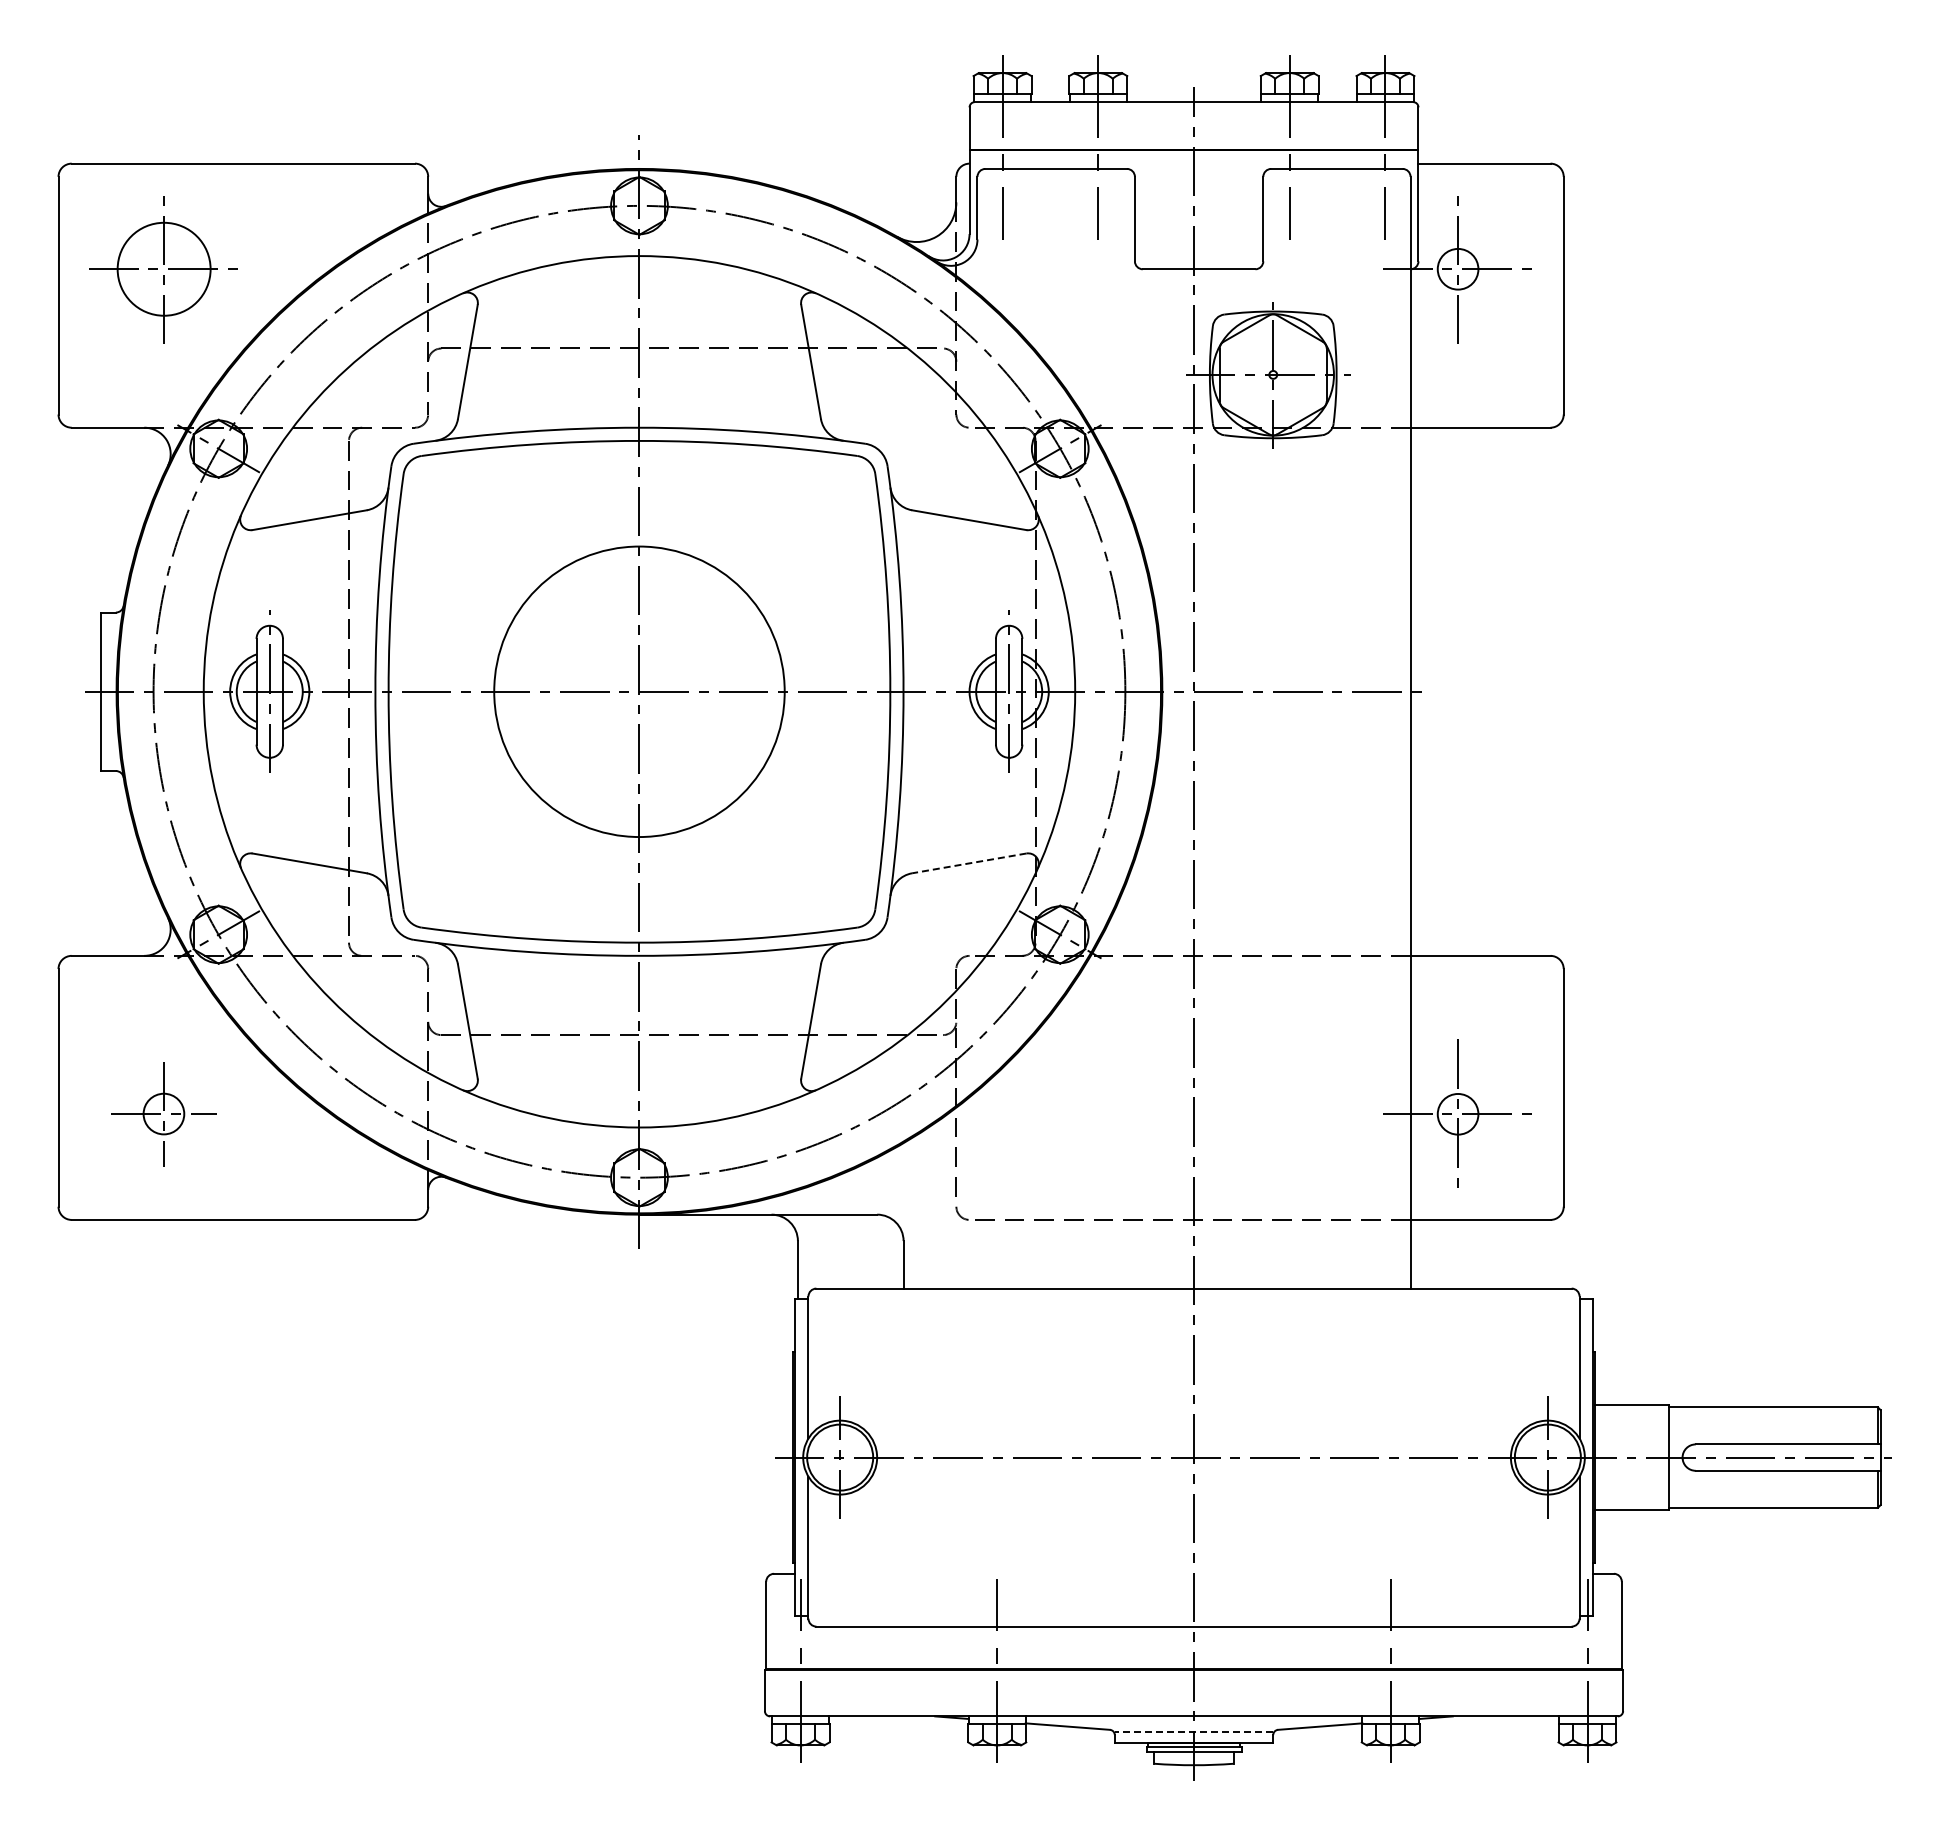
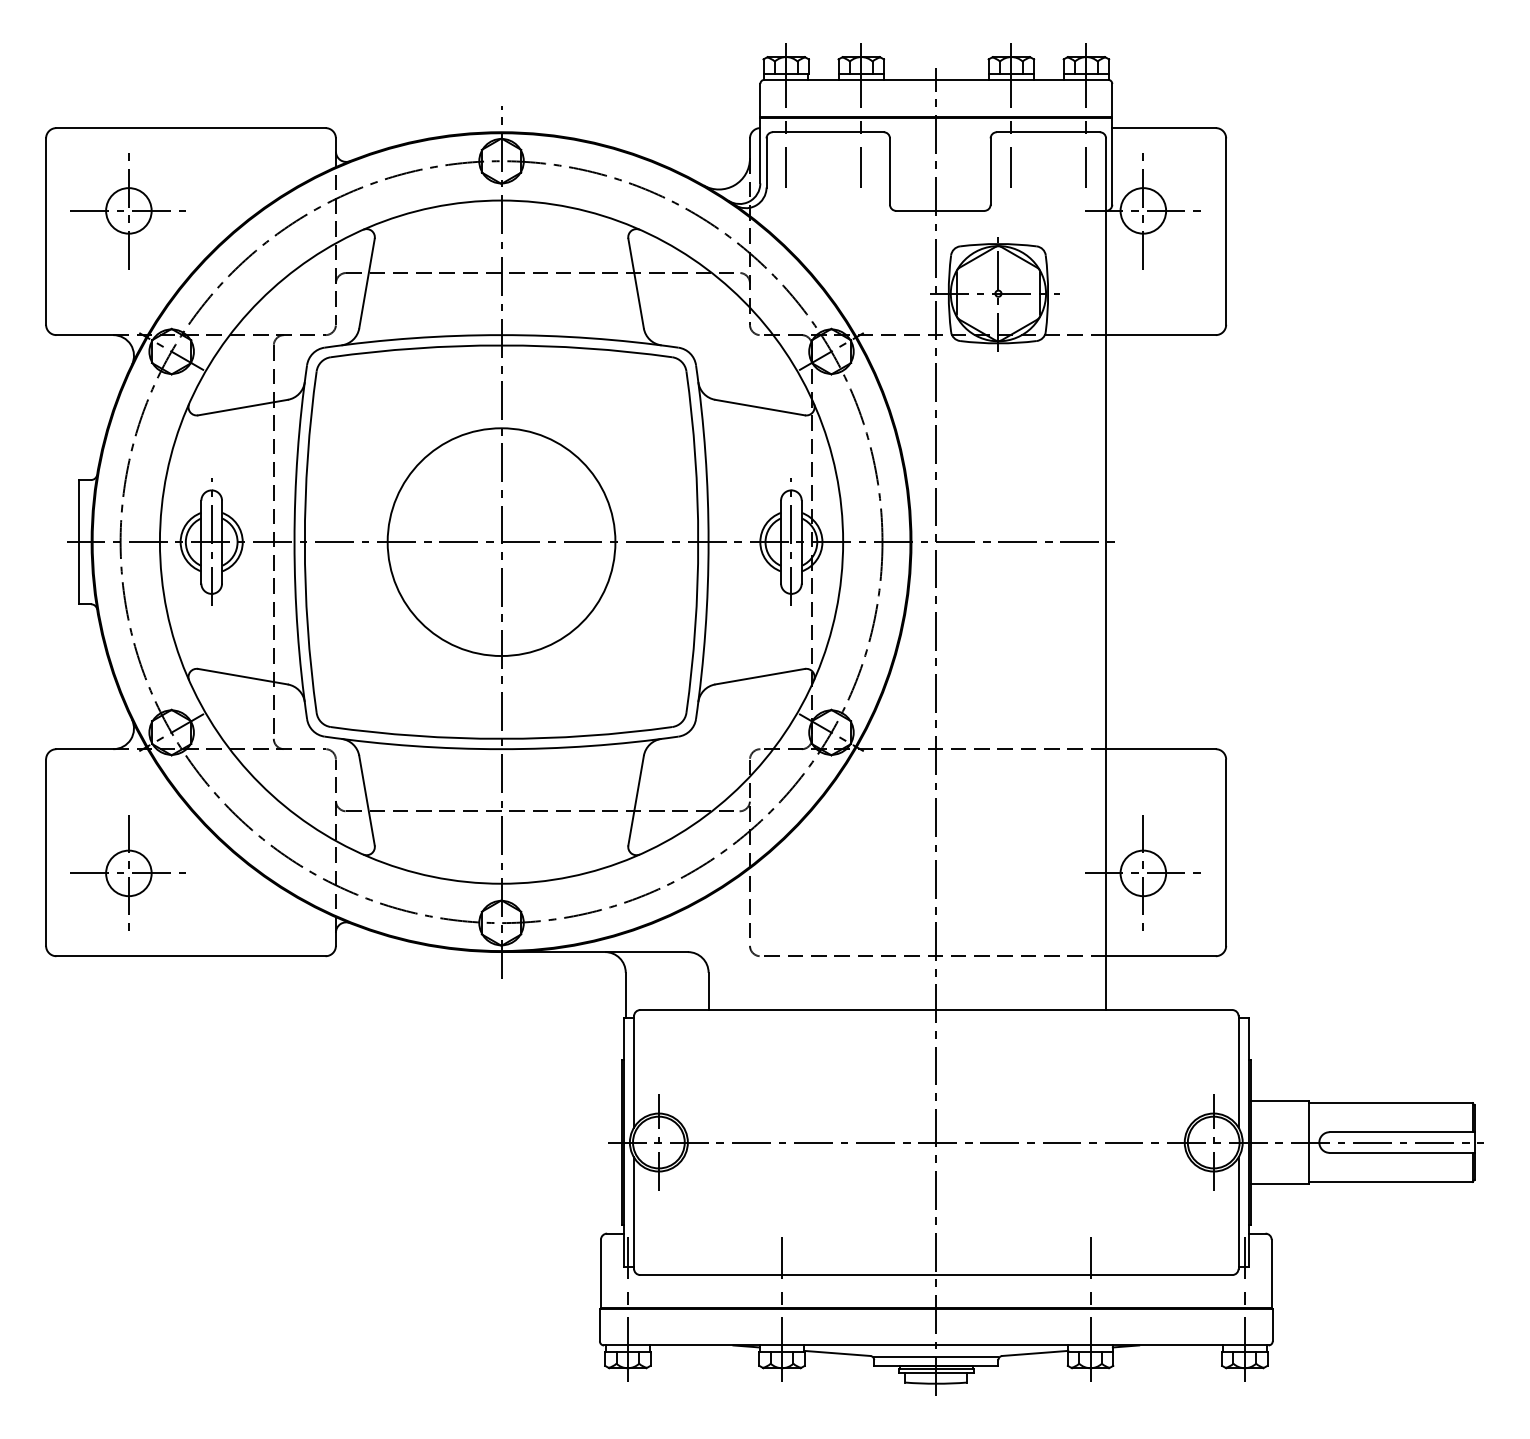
circle: (164, 269) -> (129, 211), size x0.62
circle: (1458, 269) -> (1143, 211), size x1.43
line: (969, 863) -> (760, 676), dashed -> solid
part: (163, 1113) -> (128, 872), size x1.43
circle: (1458, 1114) -> (1143, 873), size x1.43
line: (1193, 1731) -> (935, 1357), dashed -> solid

